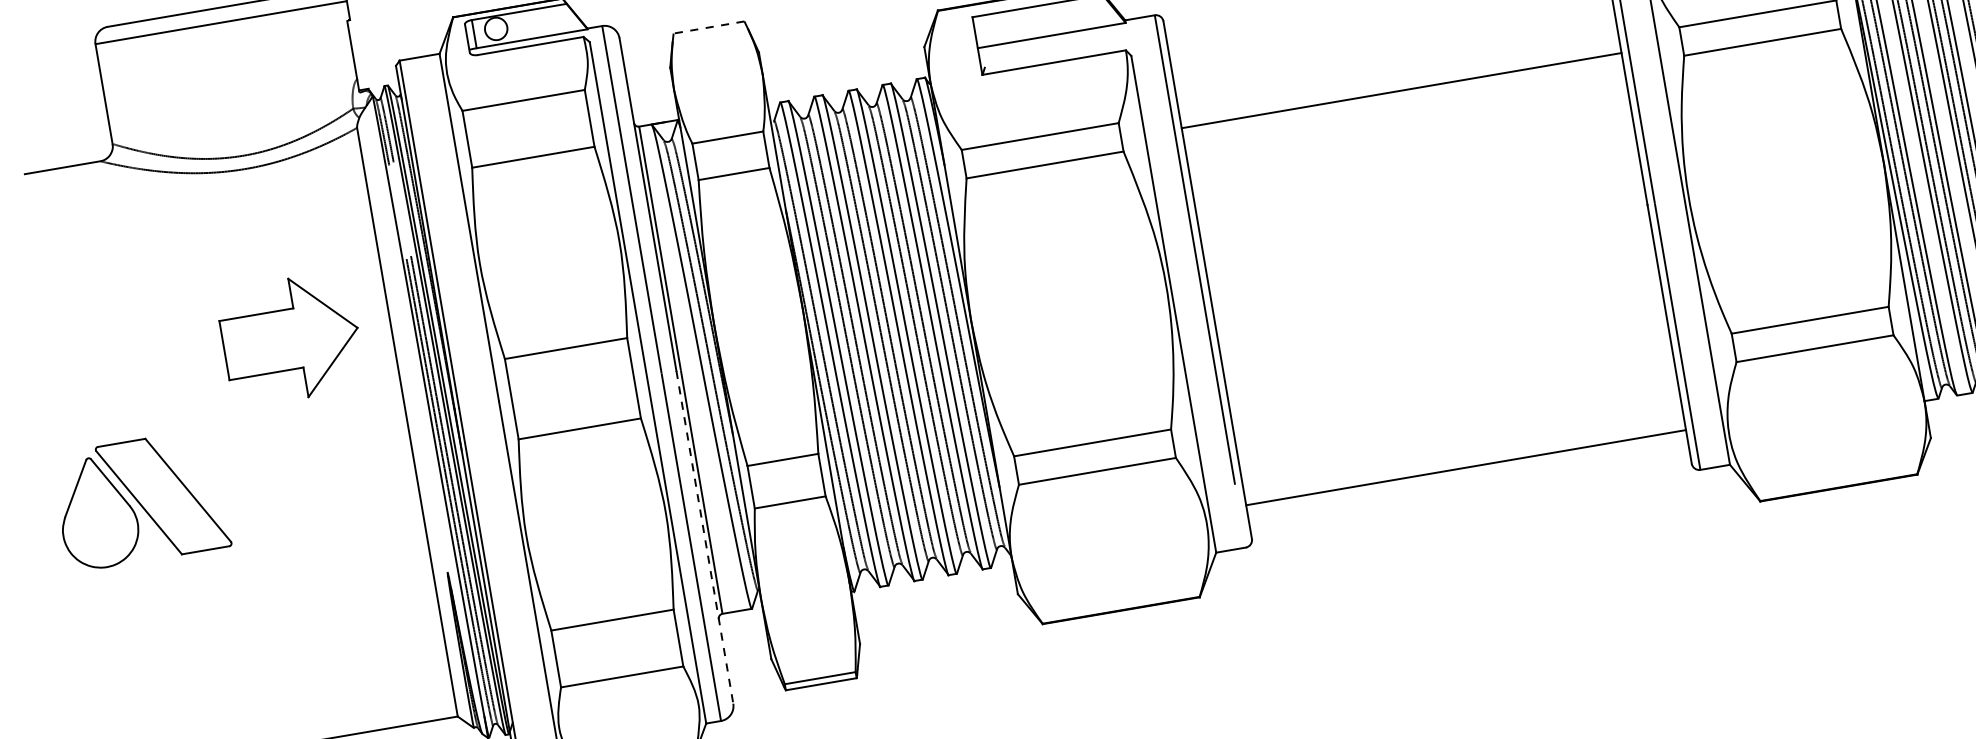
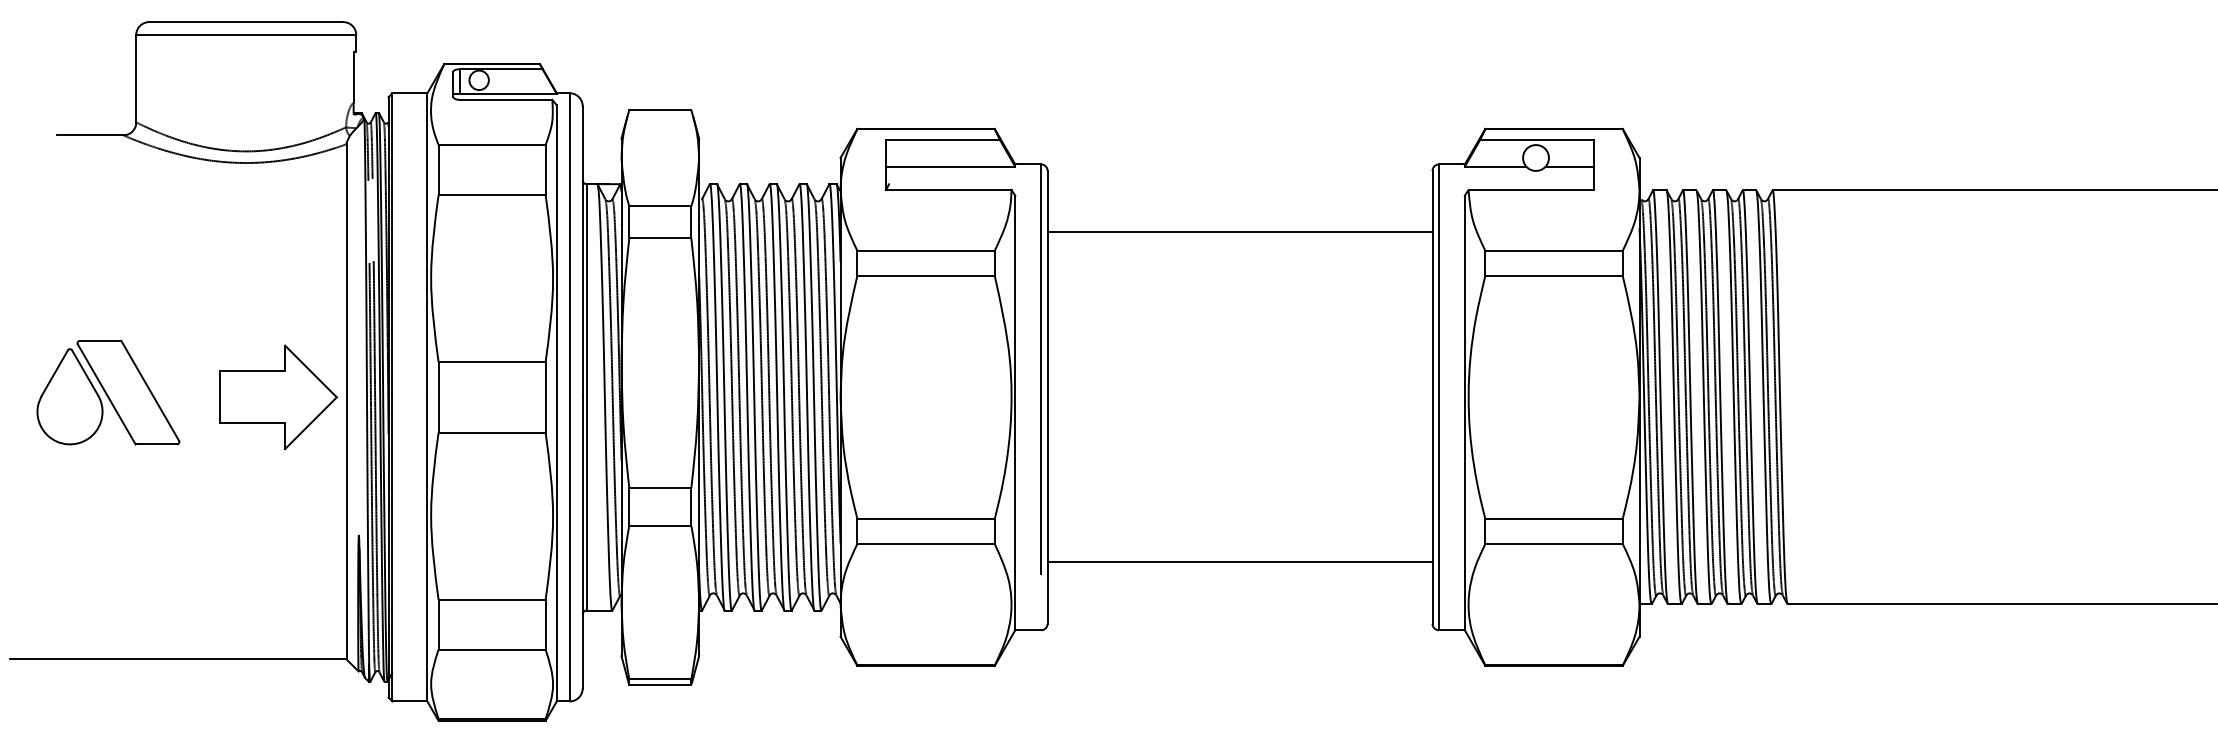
line: (709, 27) -> (660, 110), dashed -> solid
line: (1401, 90) -> (1239, 232), moved
part: (290, 339) -> (278, 397), moved
line: (1465, 467) -> (1239, 562), moved
part: (140, 500) -> (108, 392), moved
line: (704, 536) -> (582, 542), dashed -> solid

